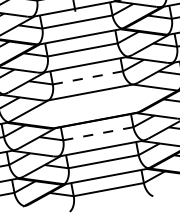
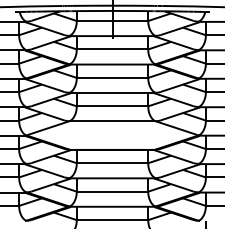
line: (87, 78) -> (112, 106), dashed -> solid
line: (98, 134) -> (112, 163), dashed -> solid

